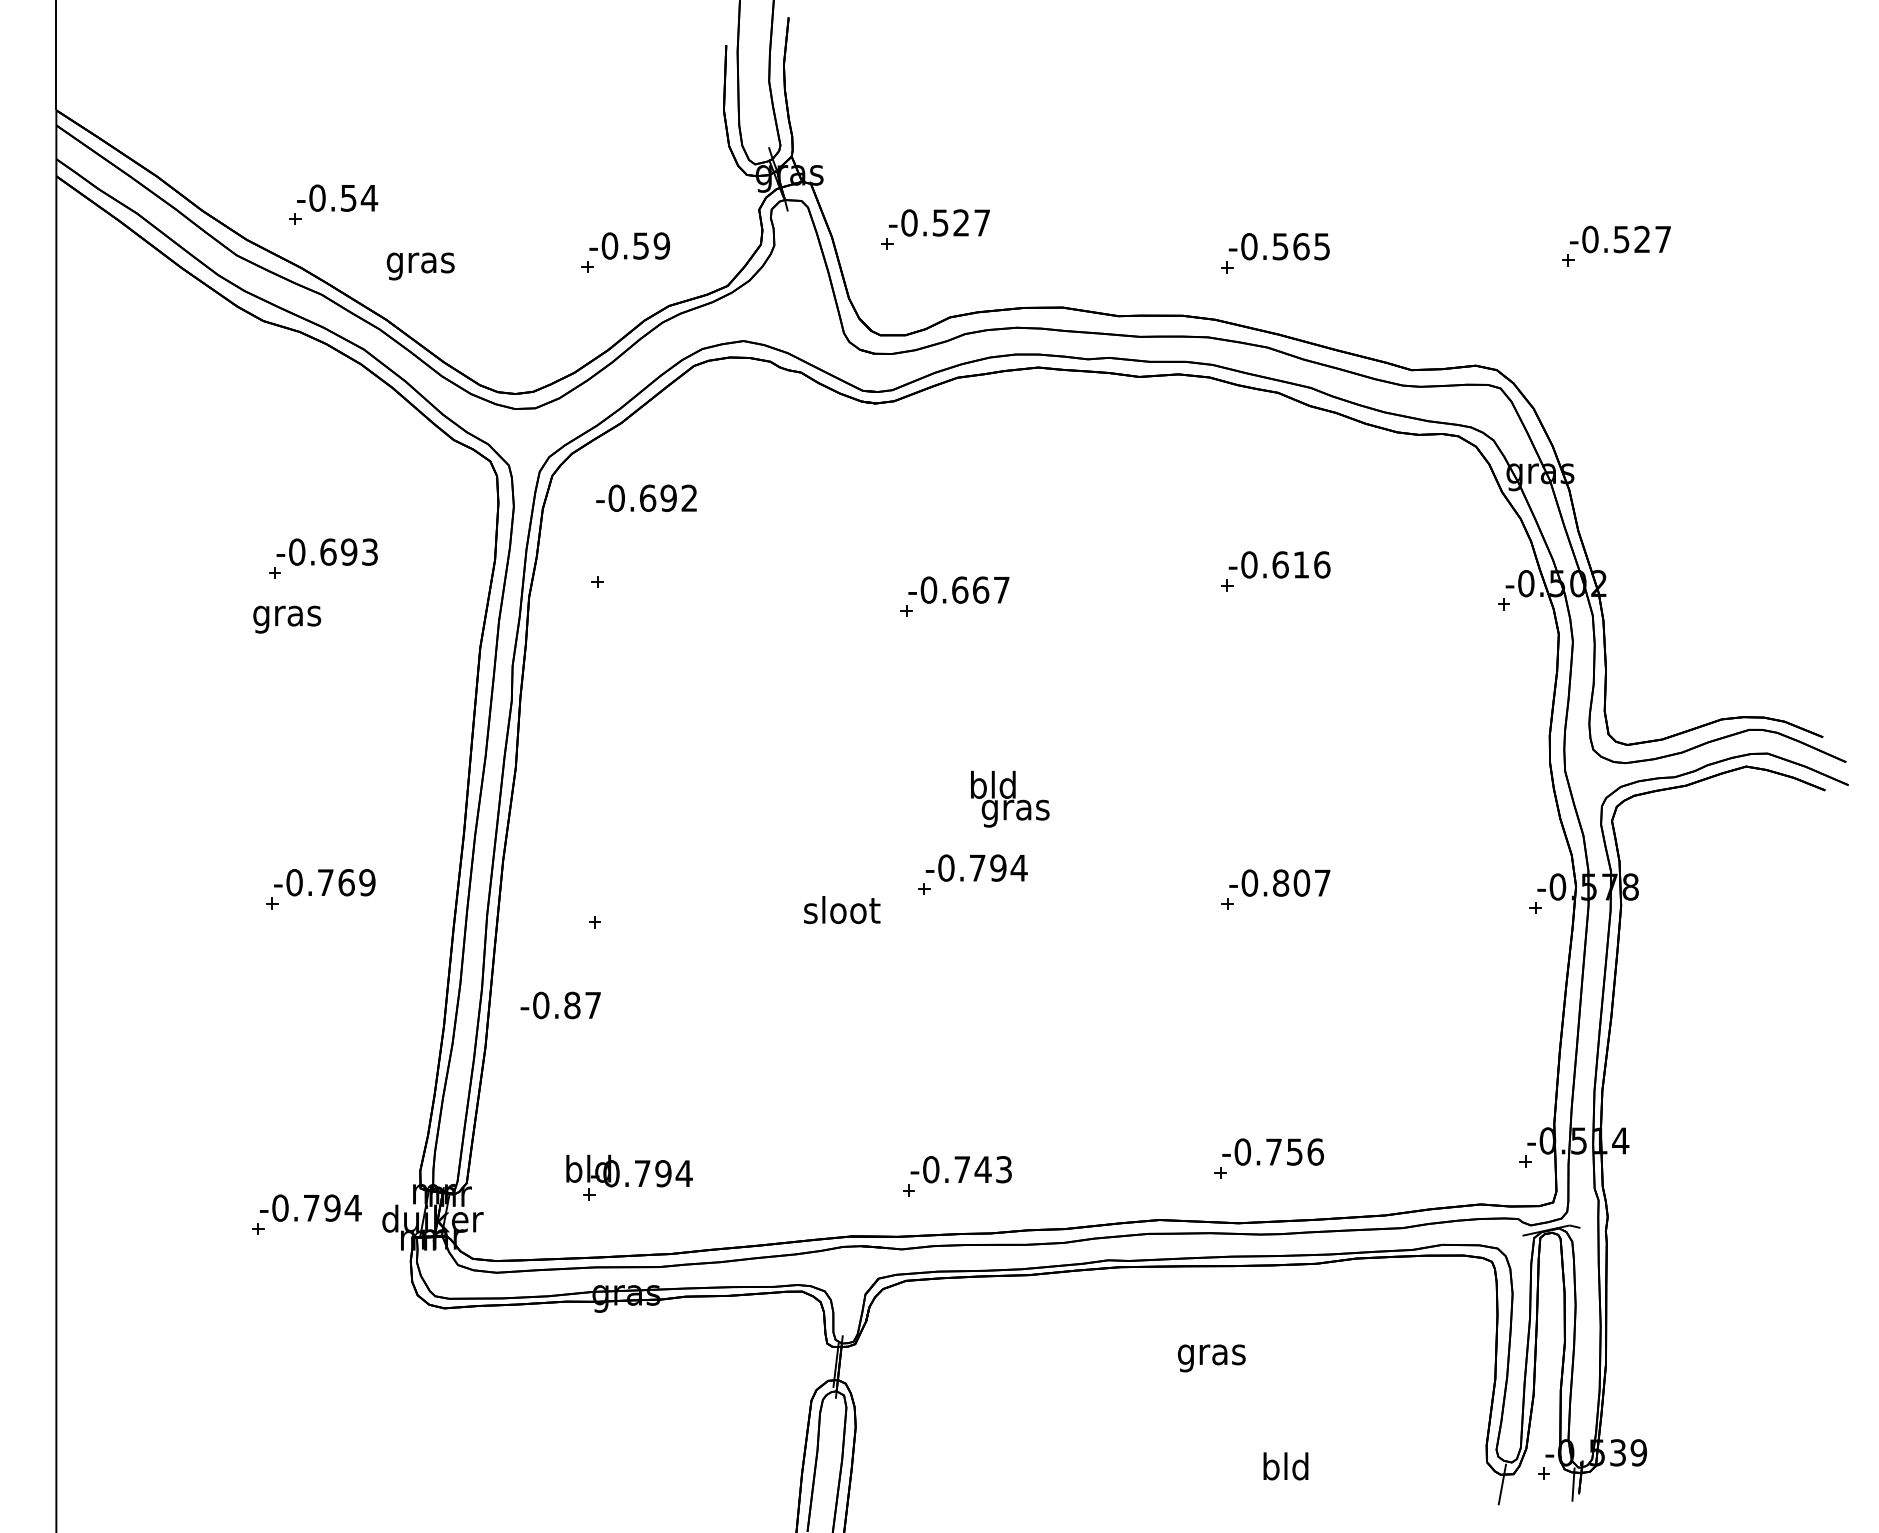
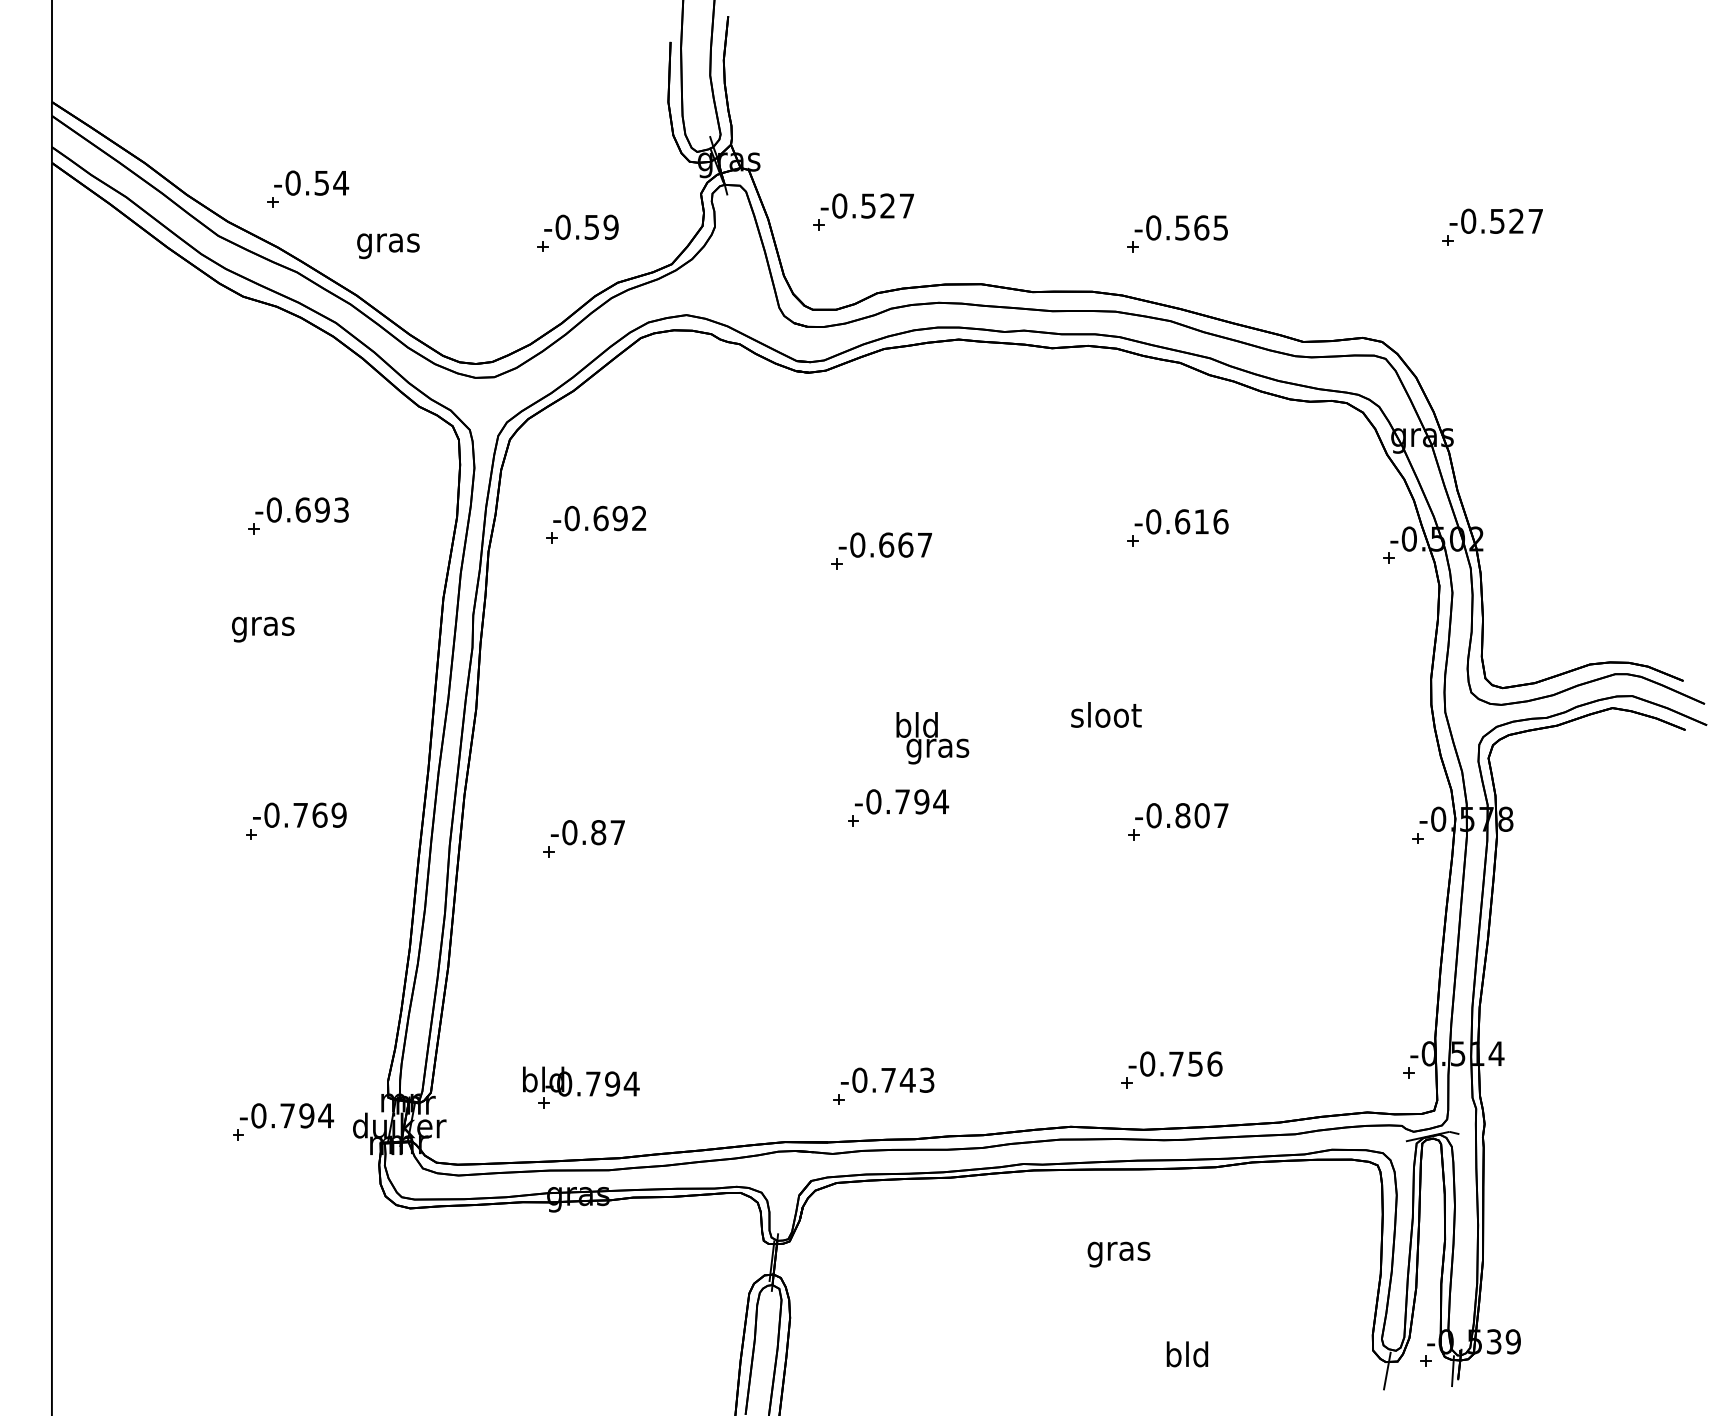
text: (646, 497) -> (599, 517), moved
text: (287, 619) -> (263, 629), moved
text: (842, 909) -> (1106, 714), moved
text: (560, 1005) -> (587, 832), moved

